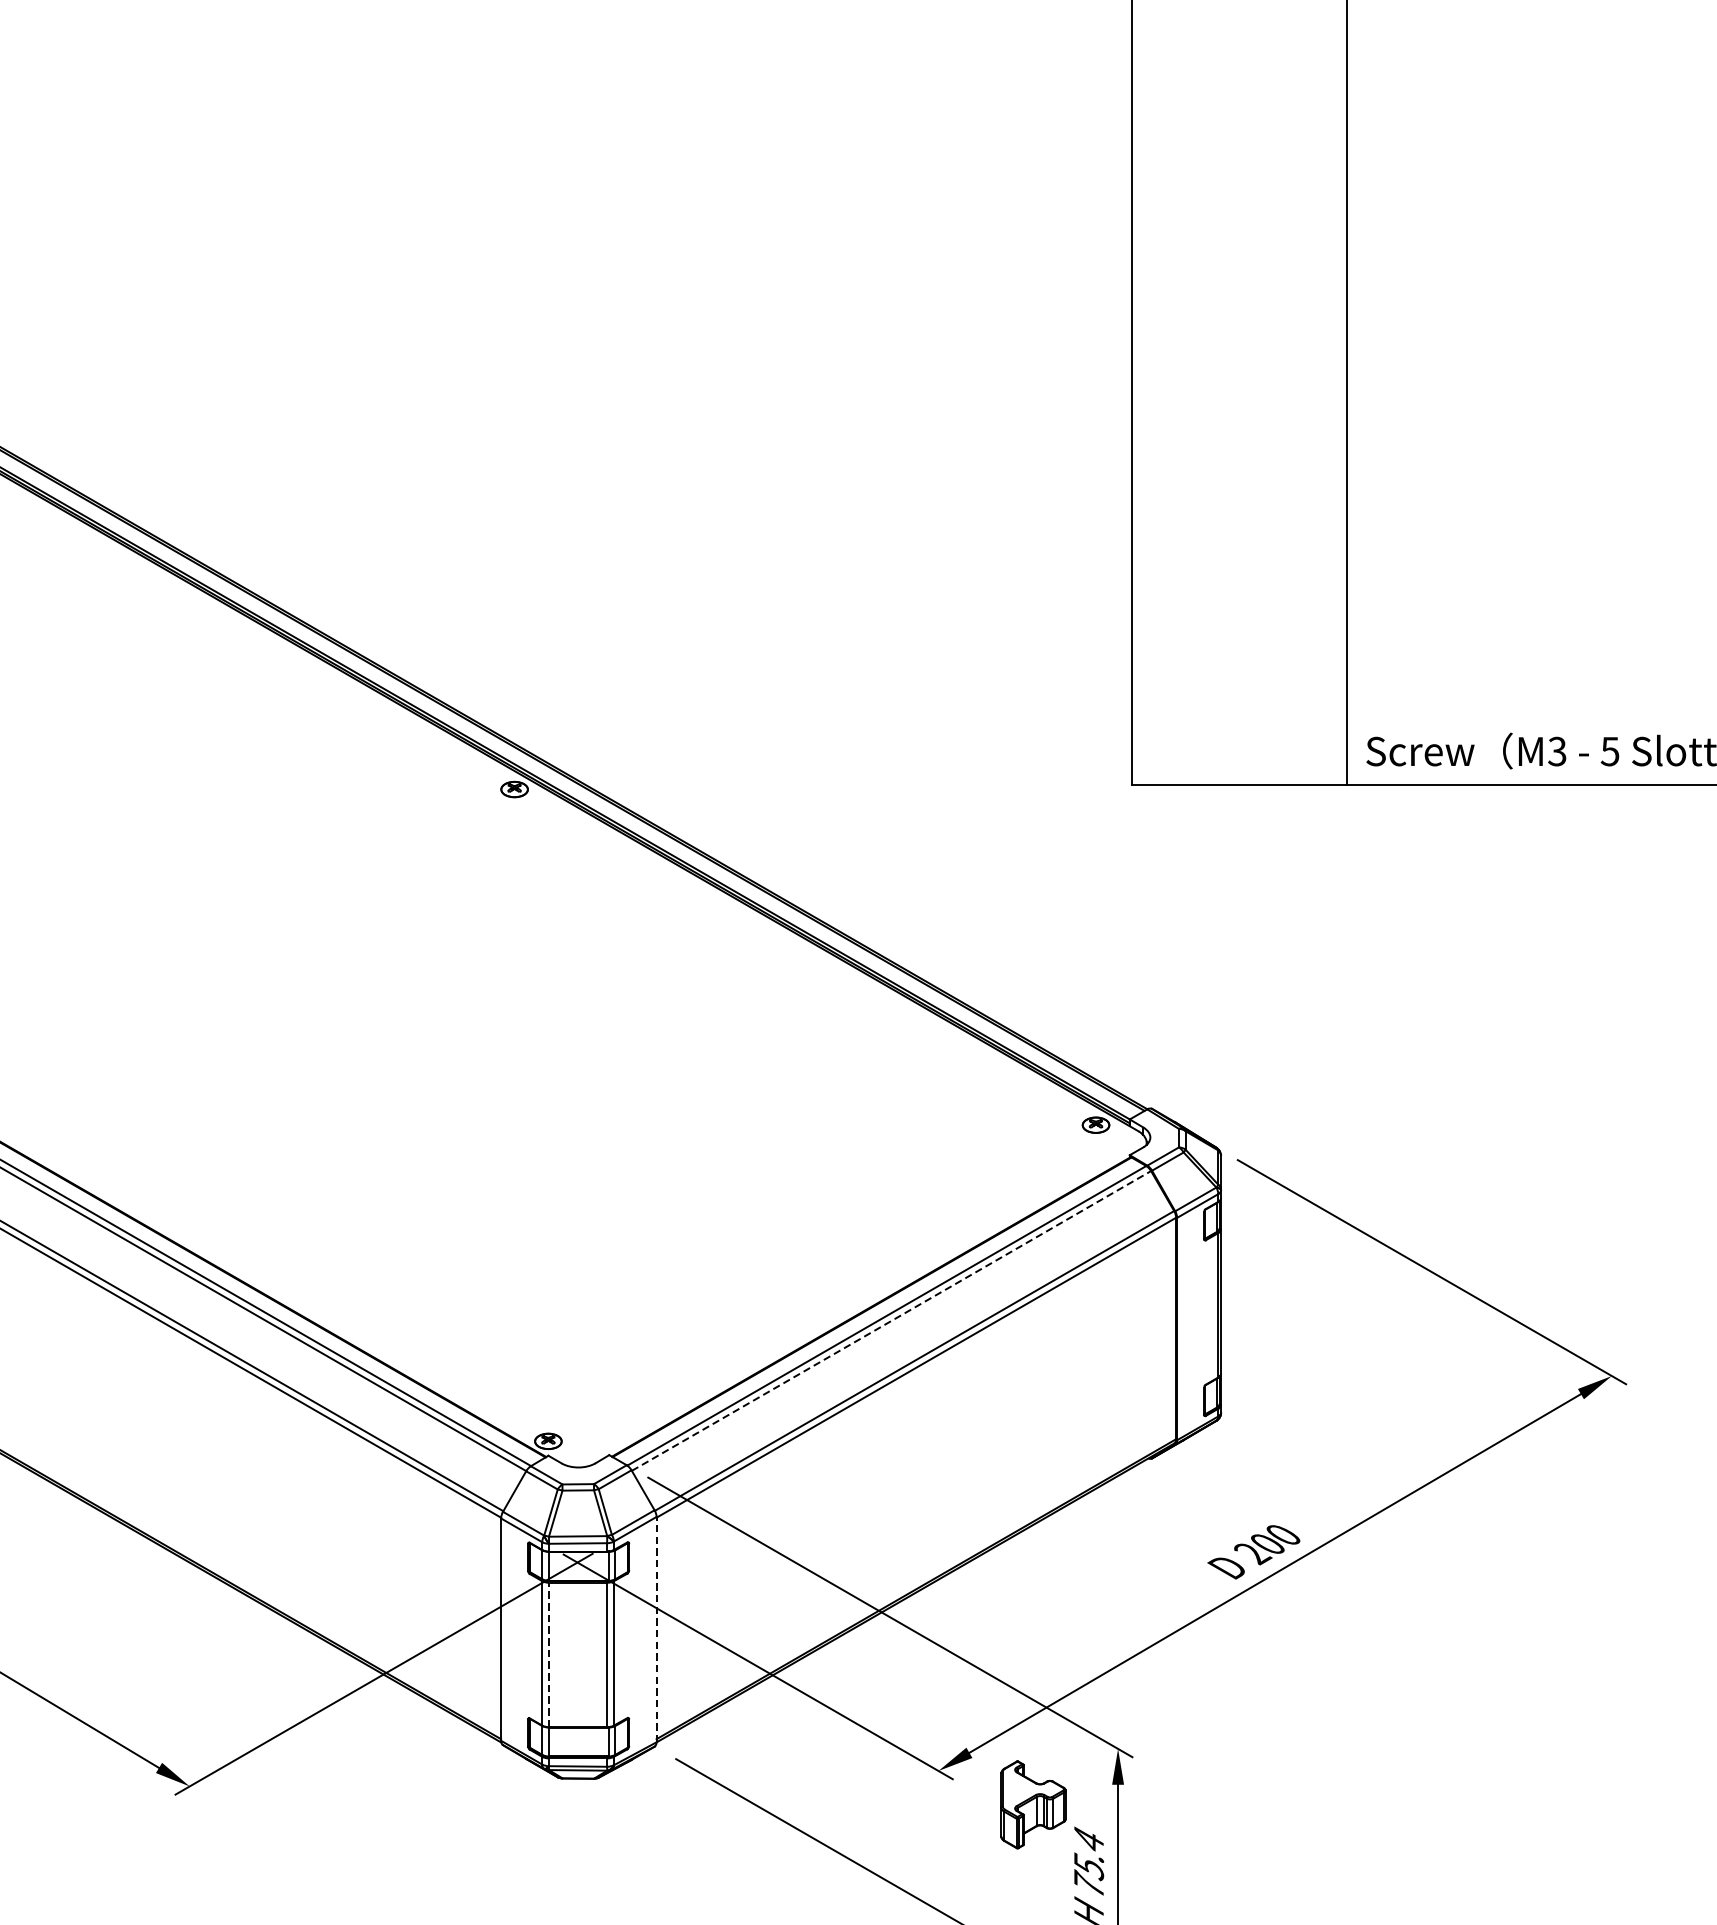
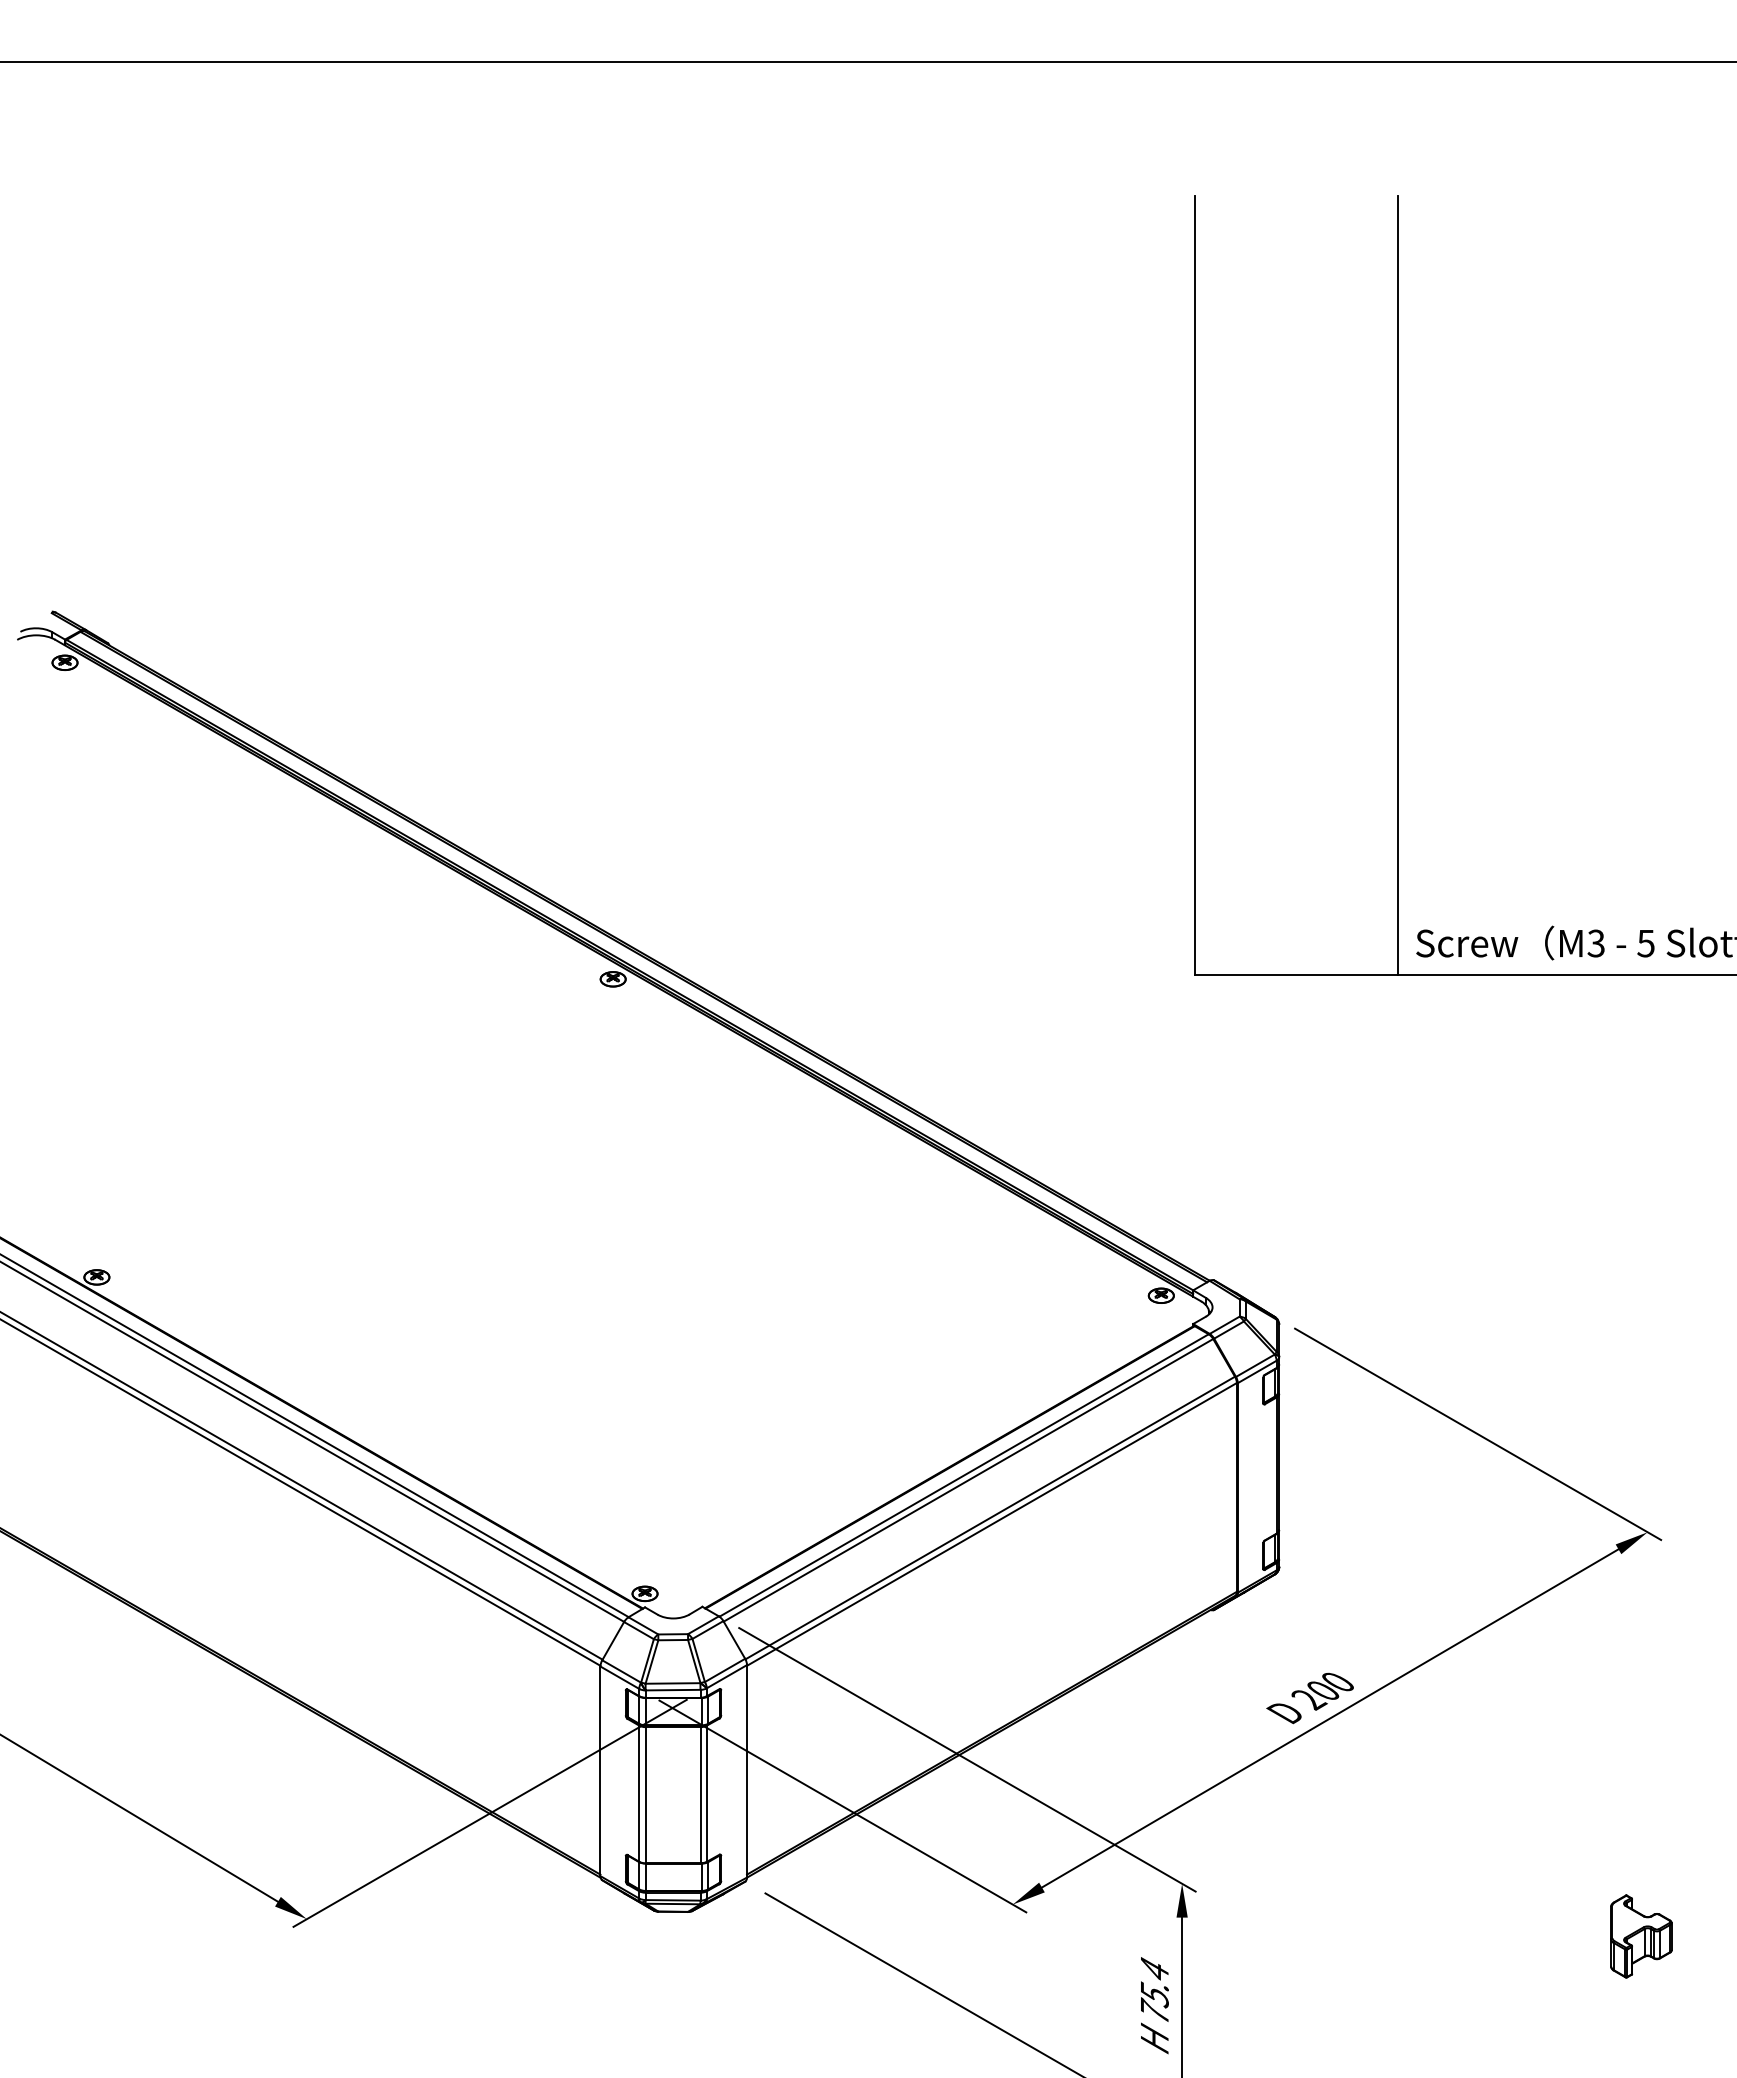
line: (891, 1321) -> (968, 1480), dashed -> solid
line: (657, 1628) -> (747, 1770), dashed -> solid
line: (548, 1654) -> (645, 1794), dashed -> solid
part: (1033, 1804) -> (1641, 1936), moved

